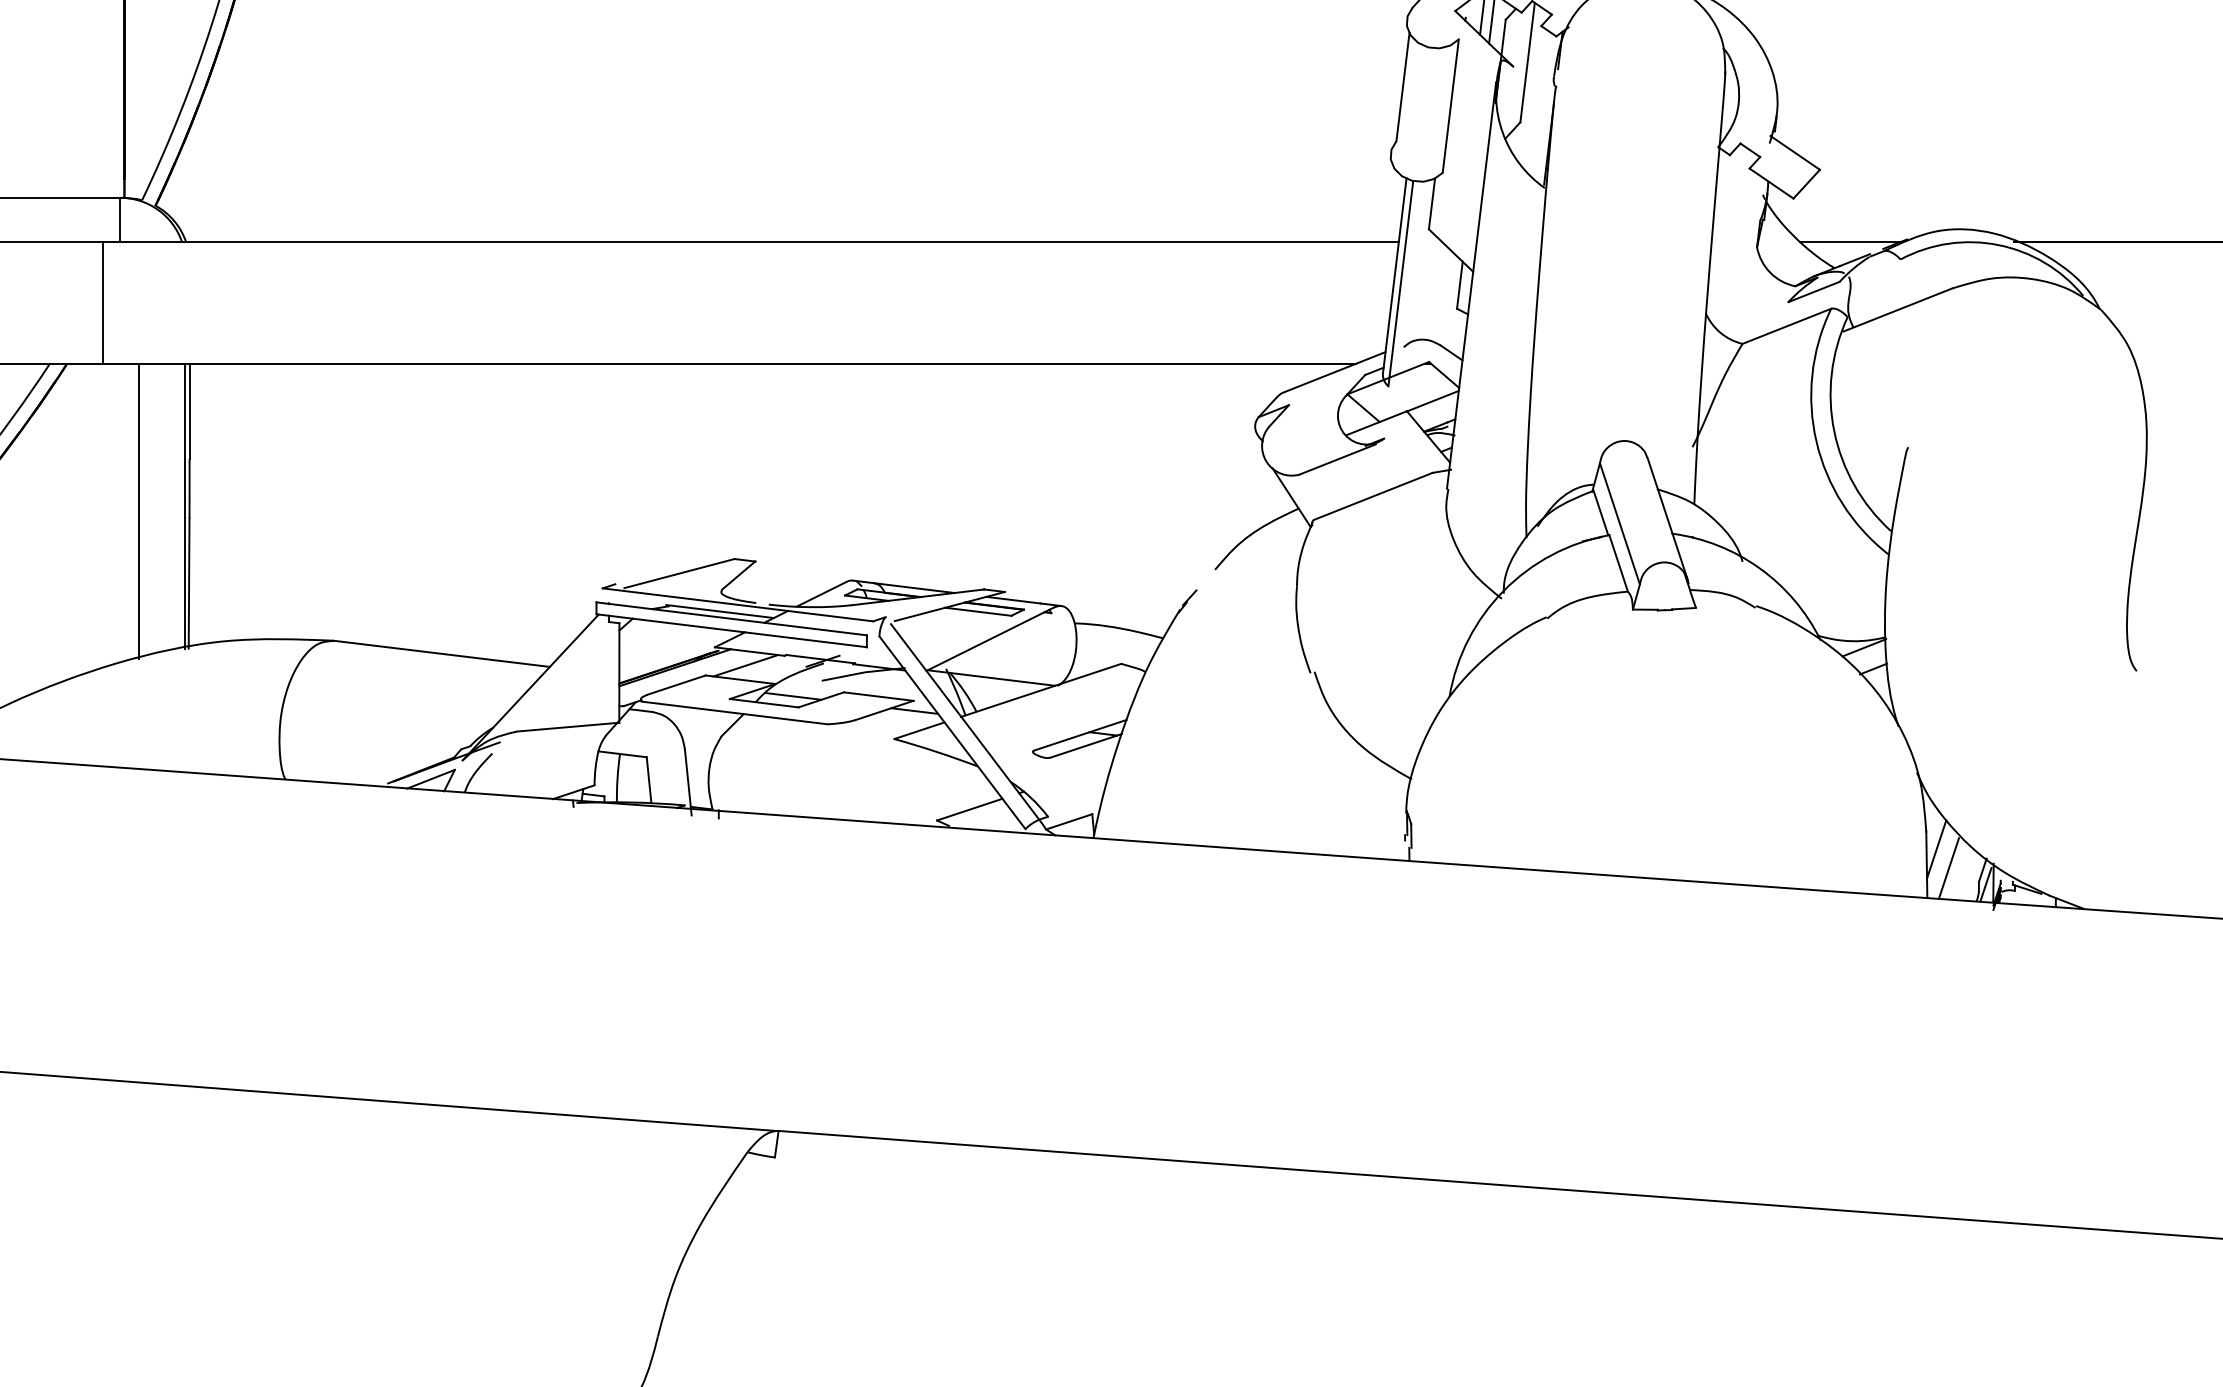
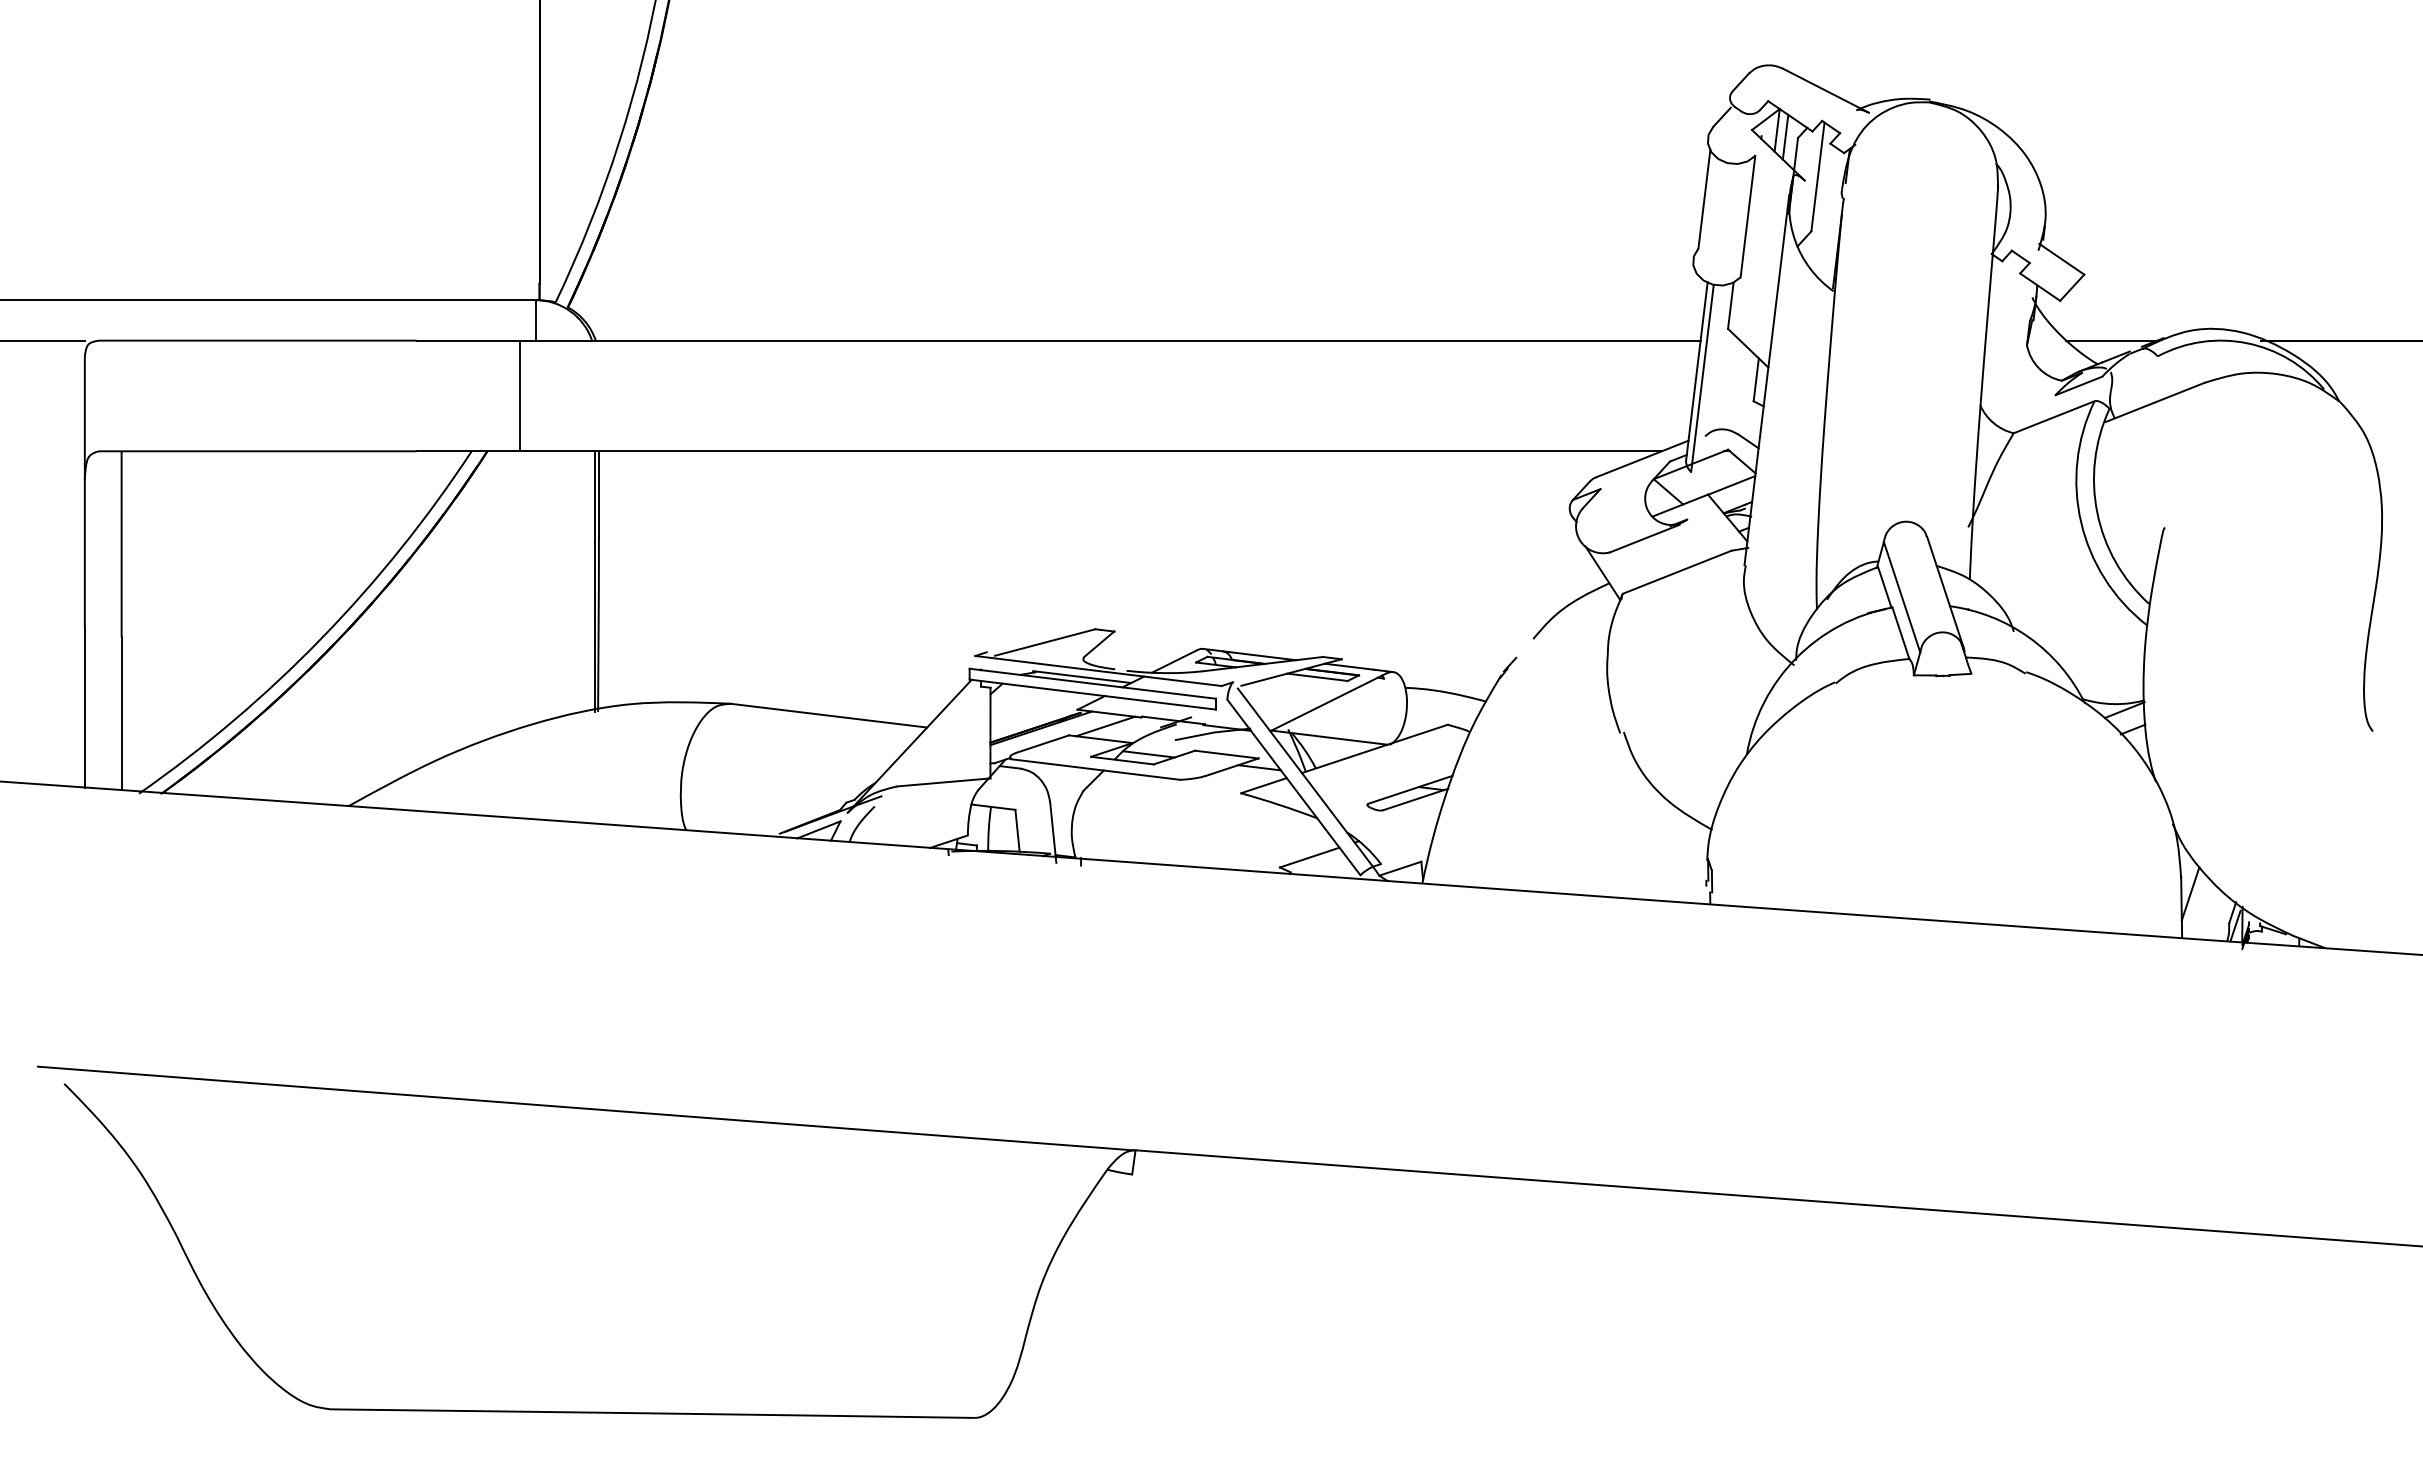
line: (139, 511) -> (553, 585), removed
line: (1948, 867) -> (2201, 910), removed

